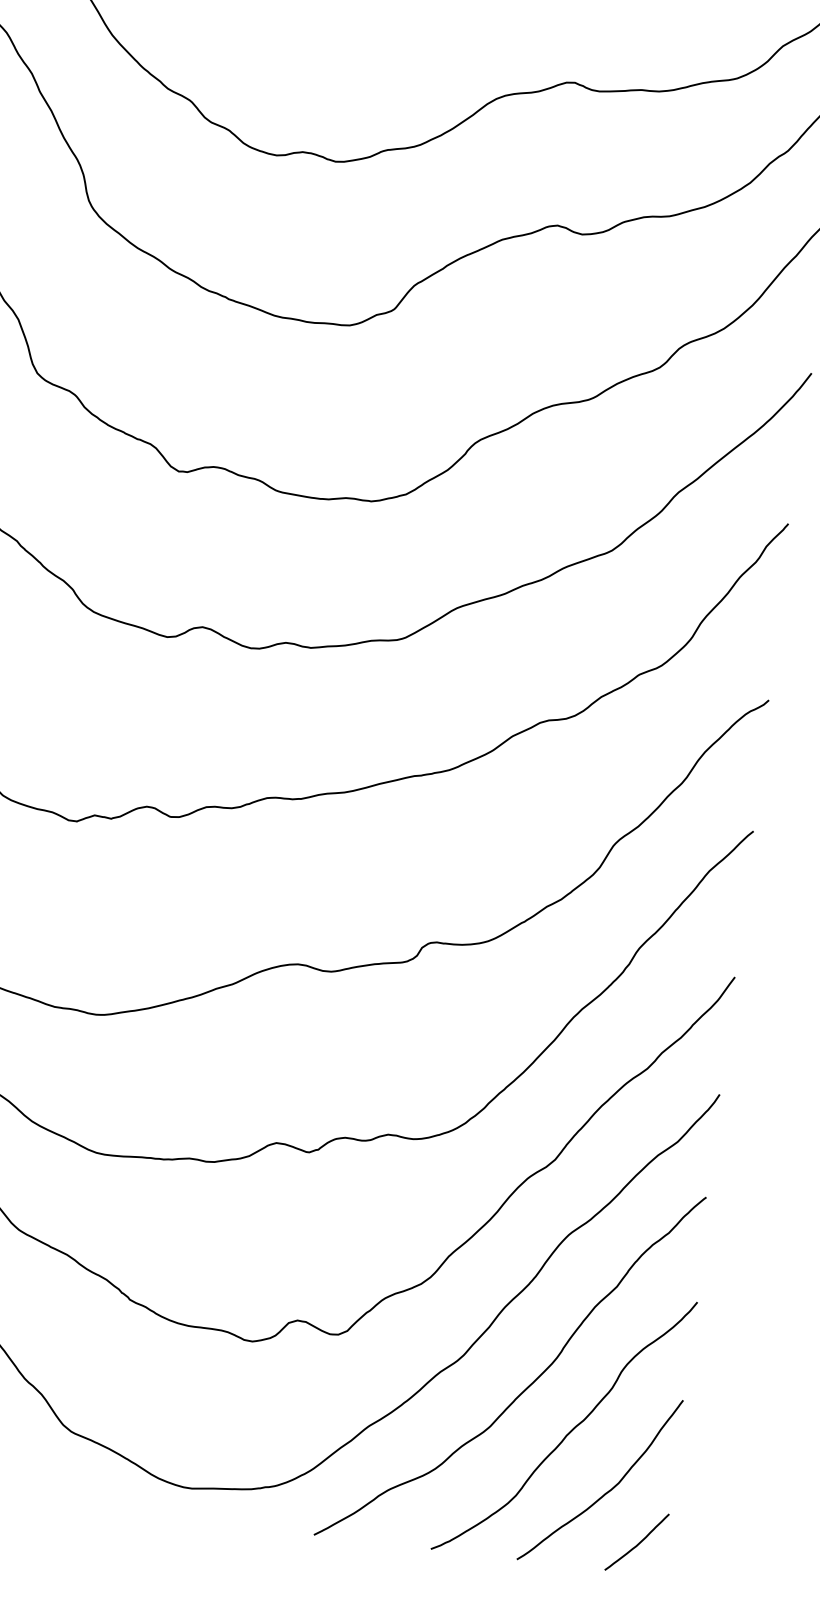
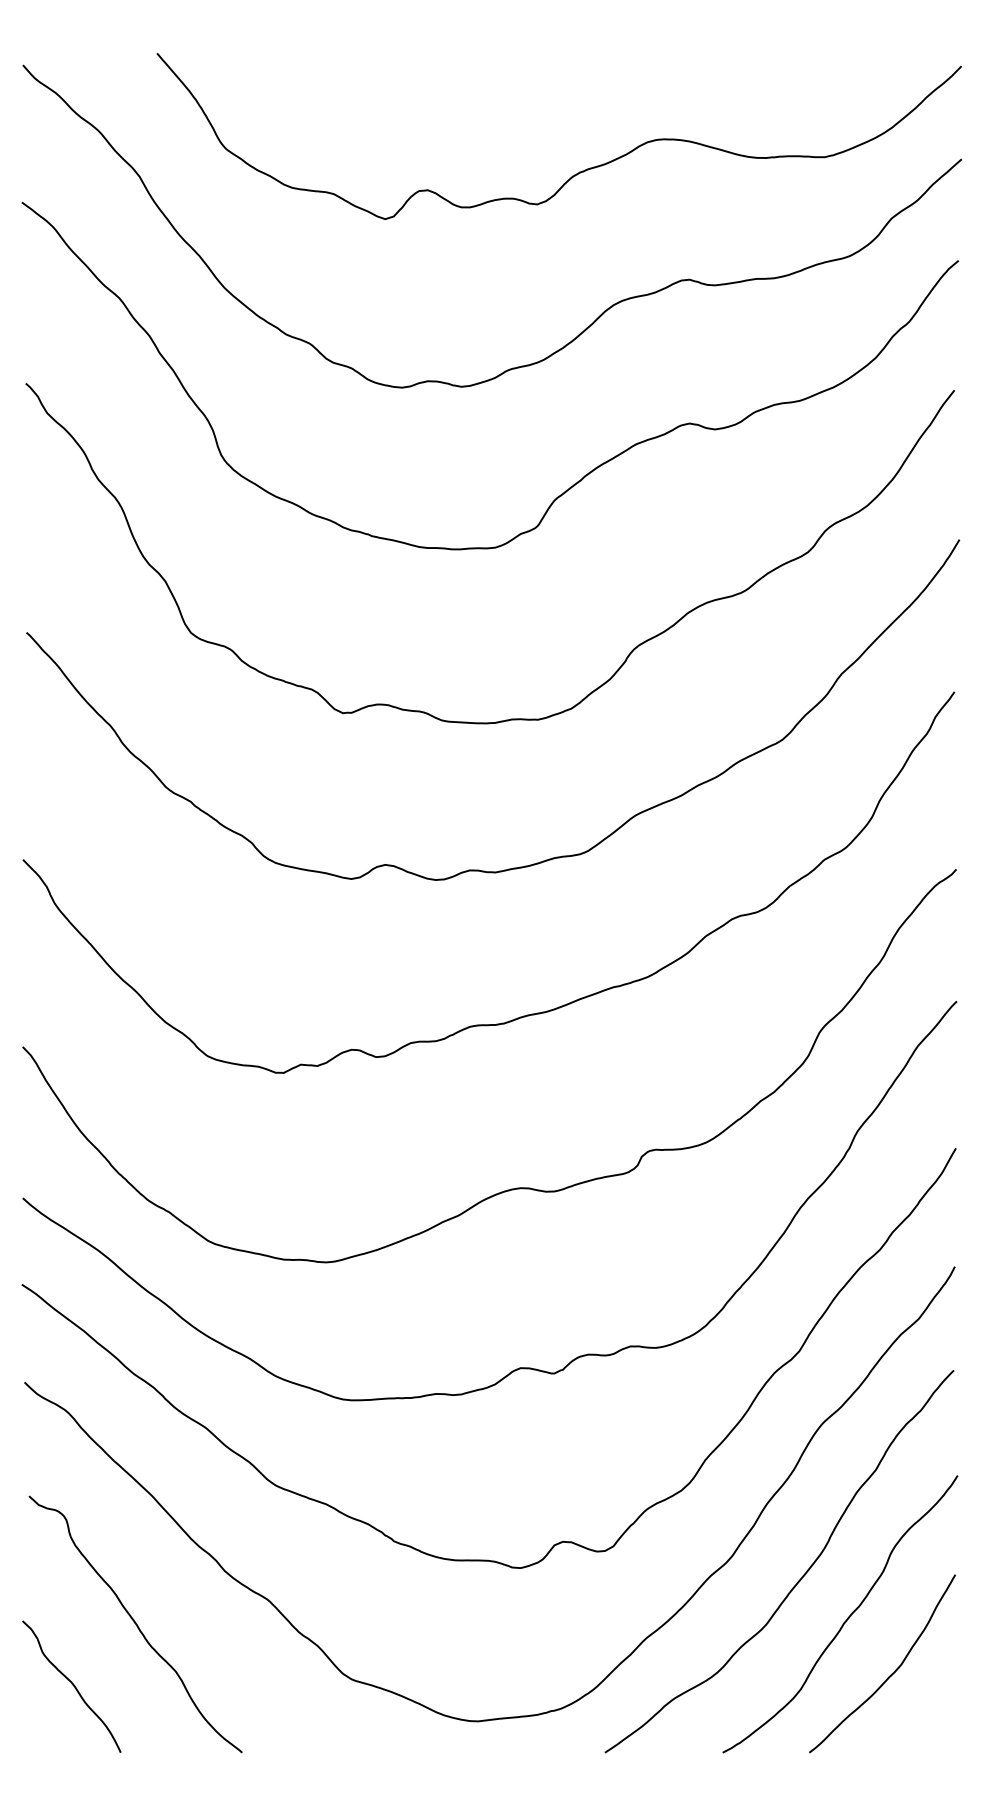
curve: (637, 1543) -> (927, 1722), removed

